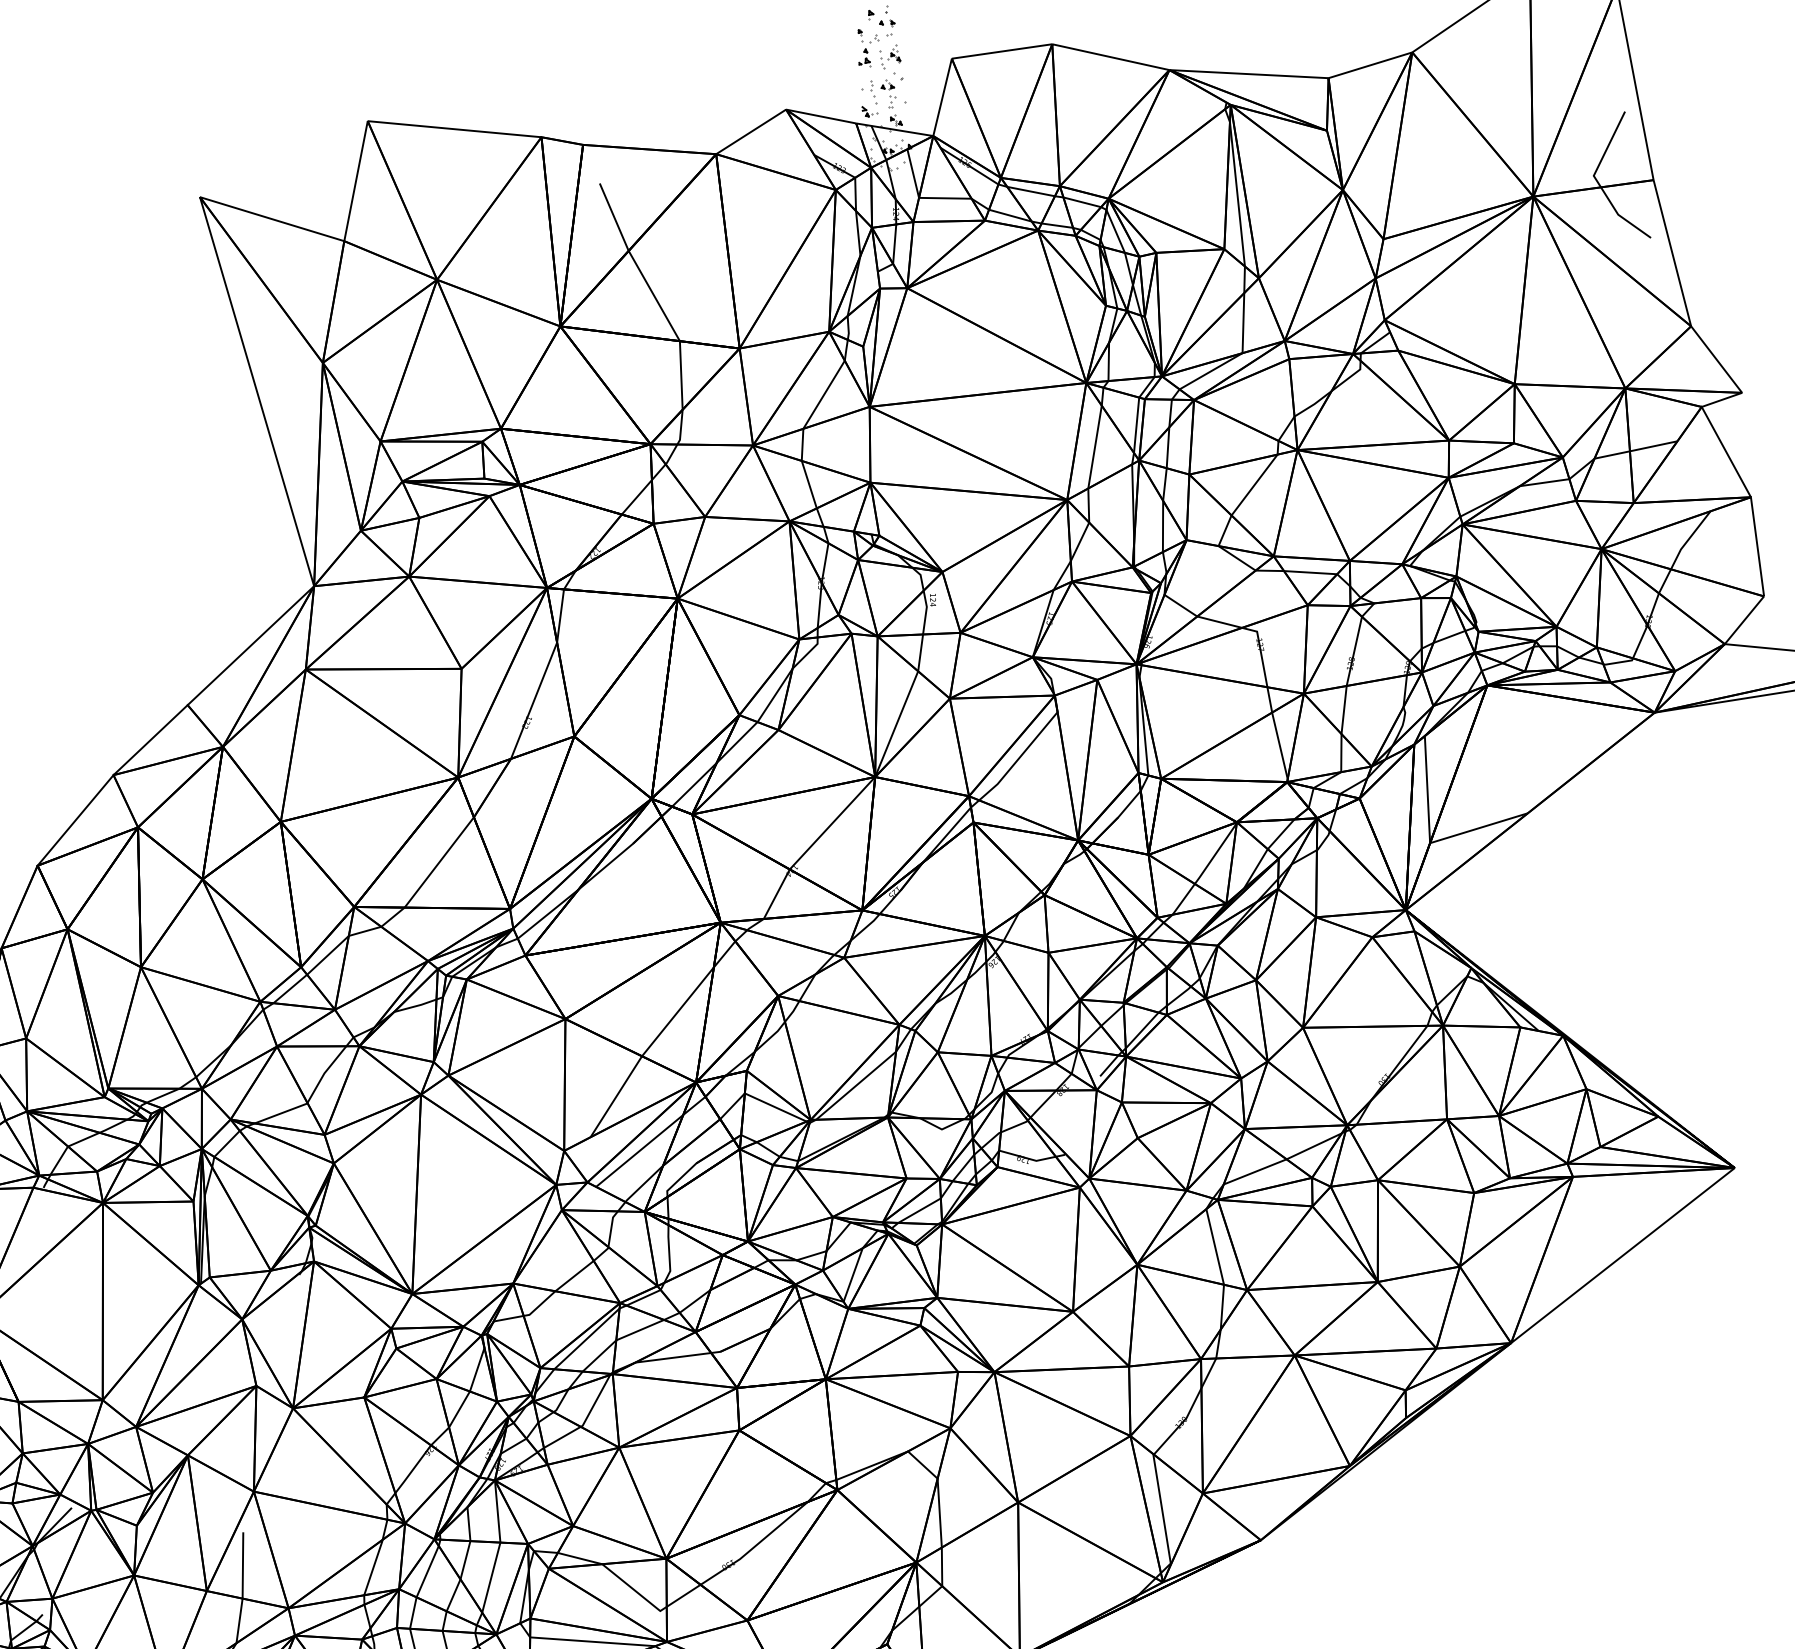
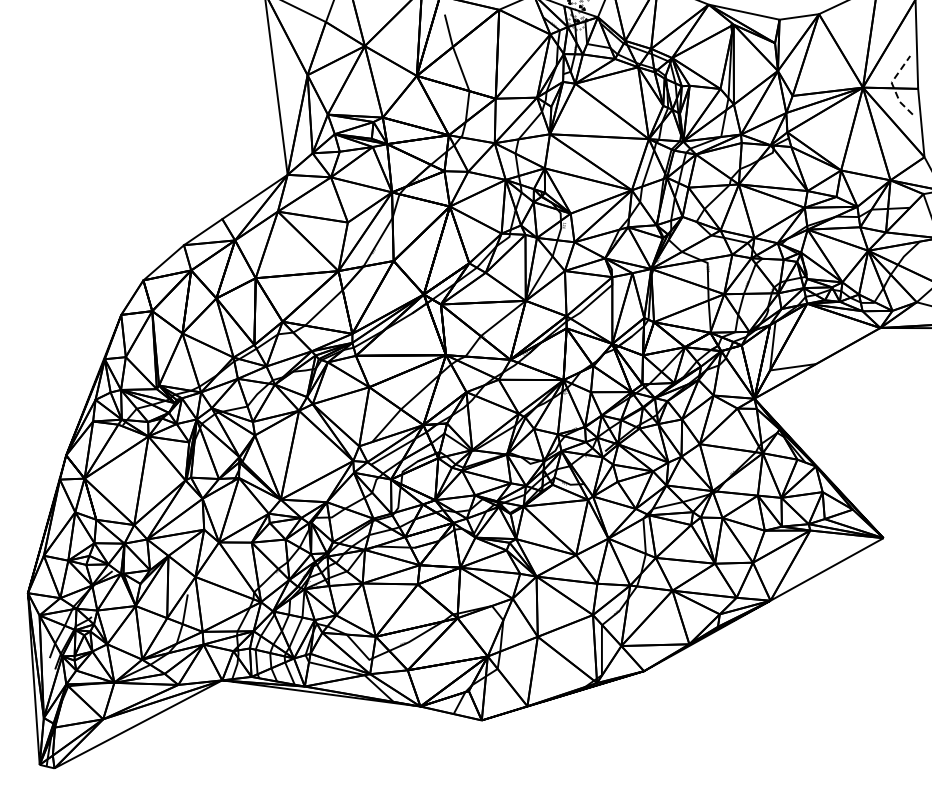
line: (1596, 181) -> (892, 85), solid -> dashed

